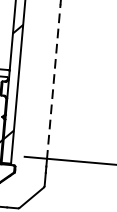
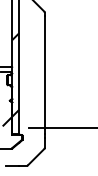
line: (53, 80) -> (44, 71), dashed -> solid

